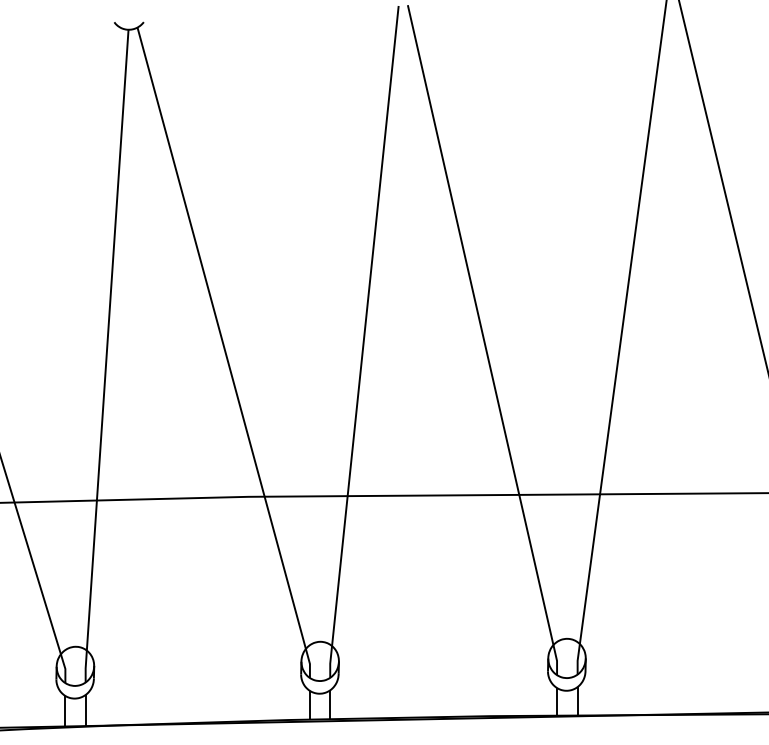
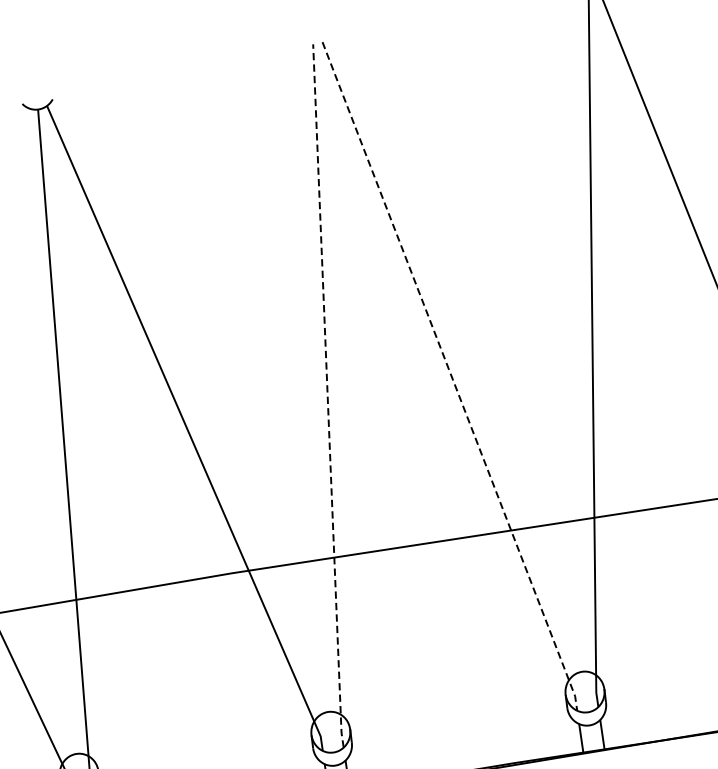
line: (484, 341) -> (452, 377), solid -> dashed
line: (363, 342) -> (327, 396), solid -> dashed

